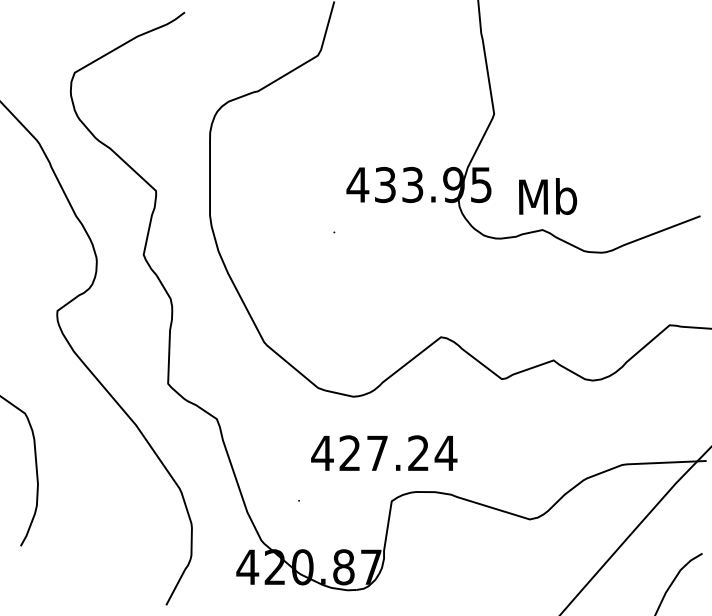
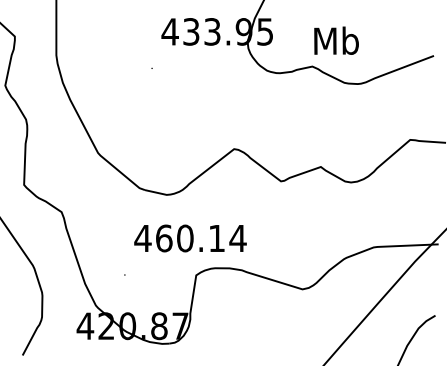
text: (548, 196) -> (336, 40), moved
text: (383, 453) -> (189, 238), 427.24 -> 460.14

